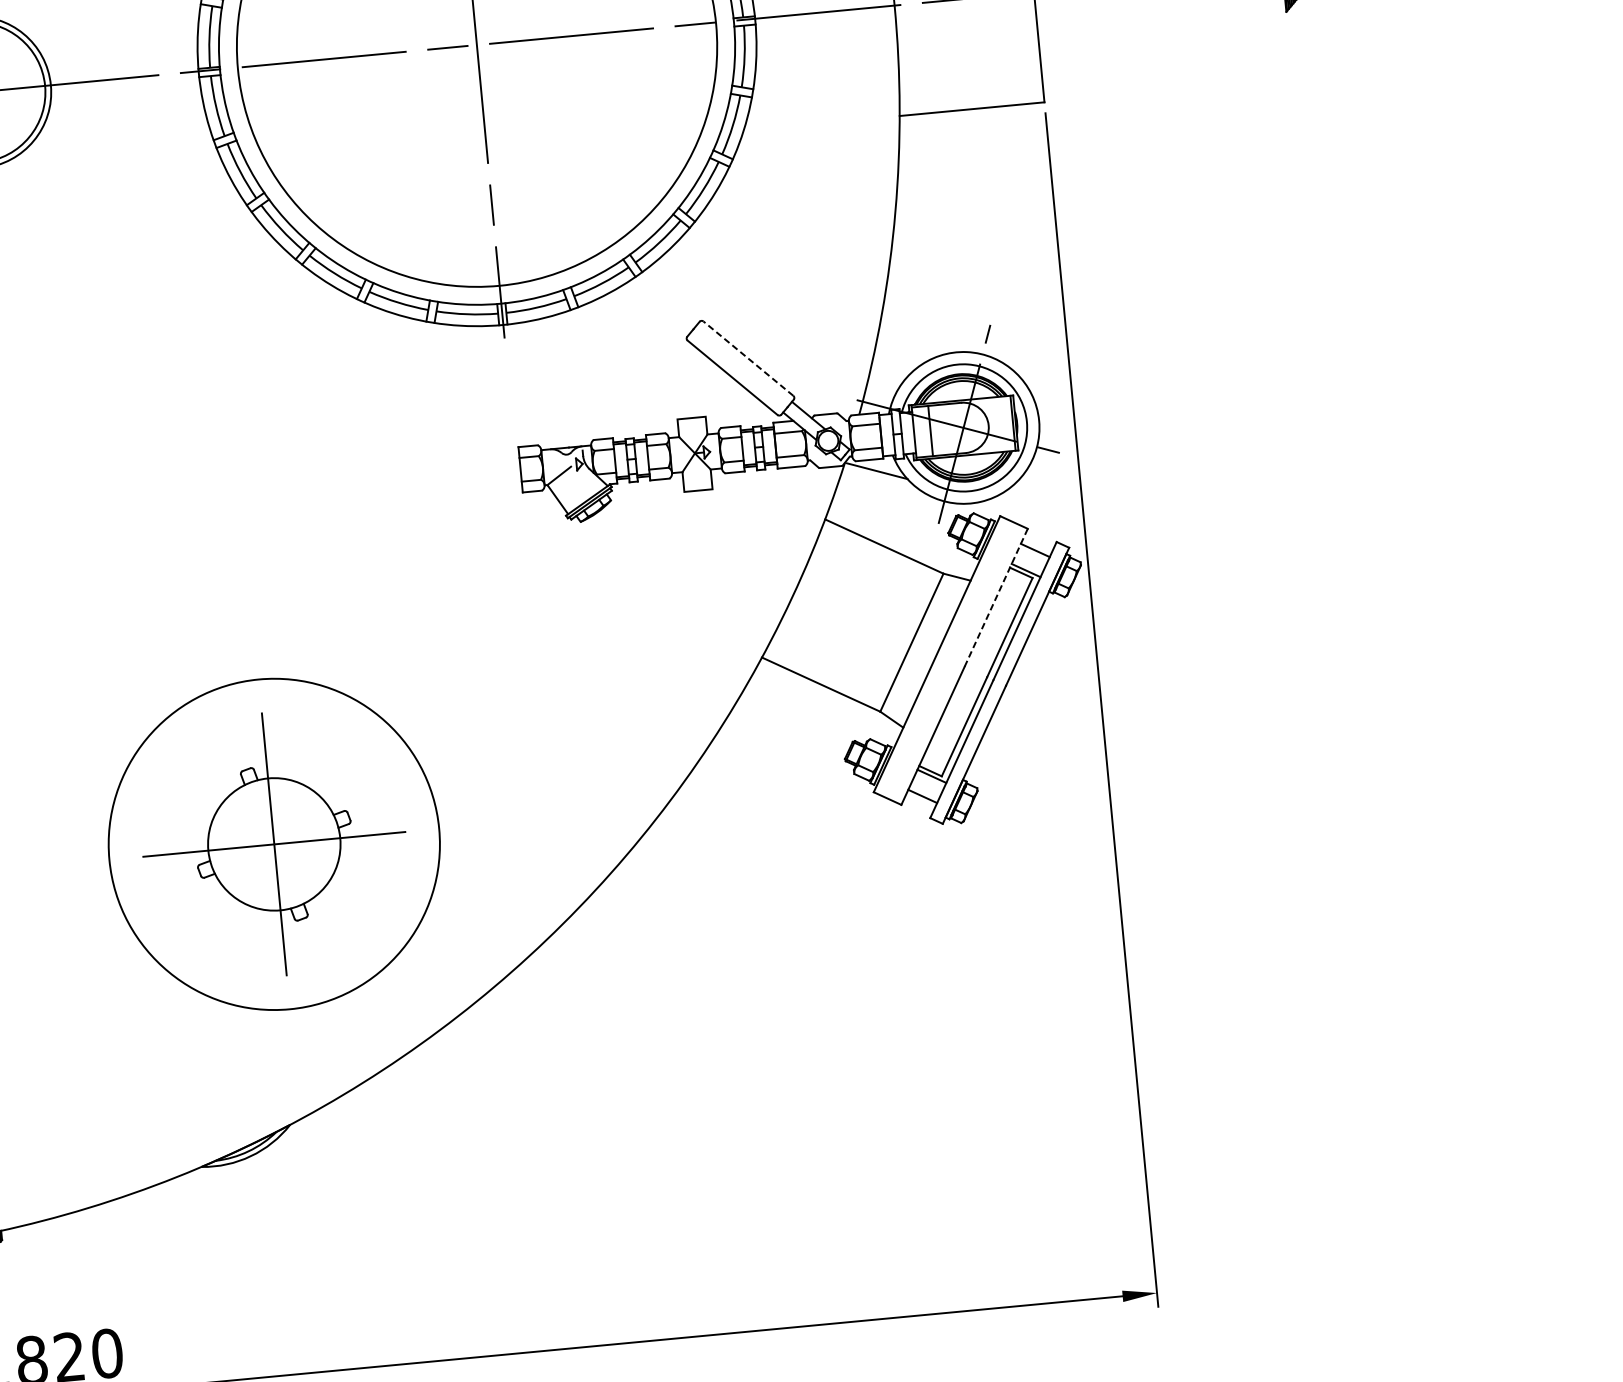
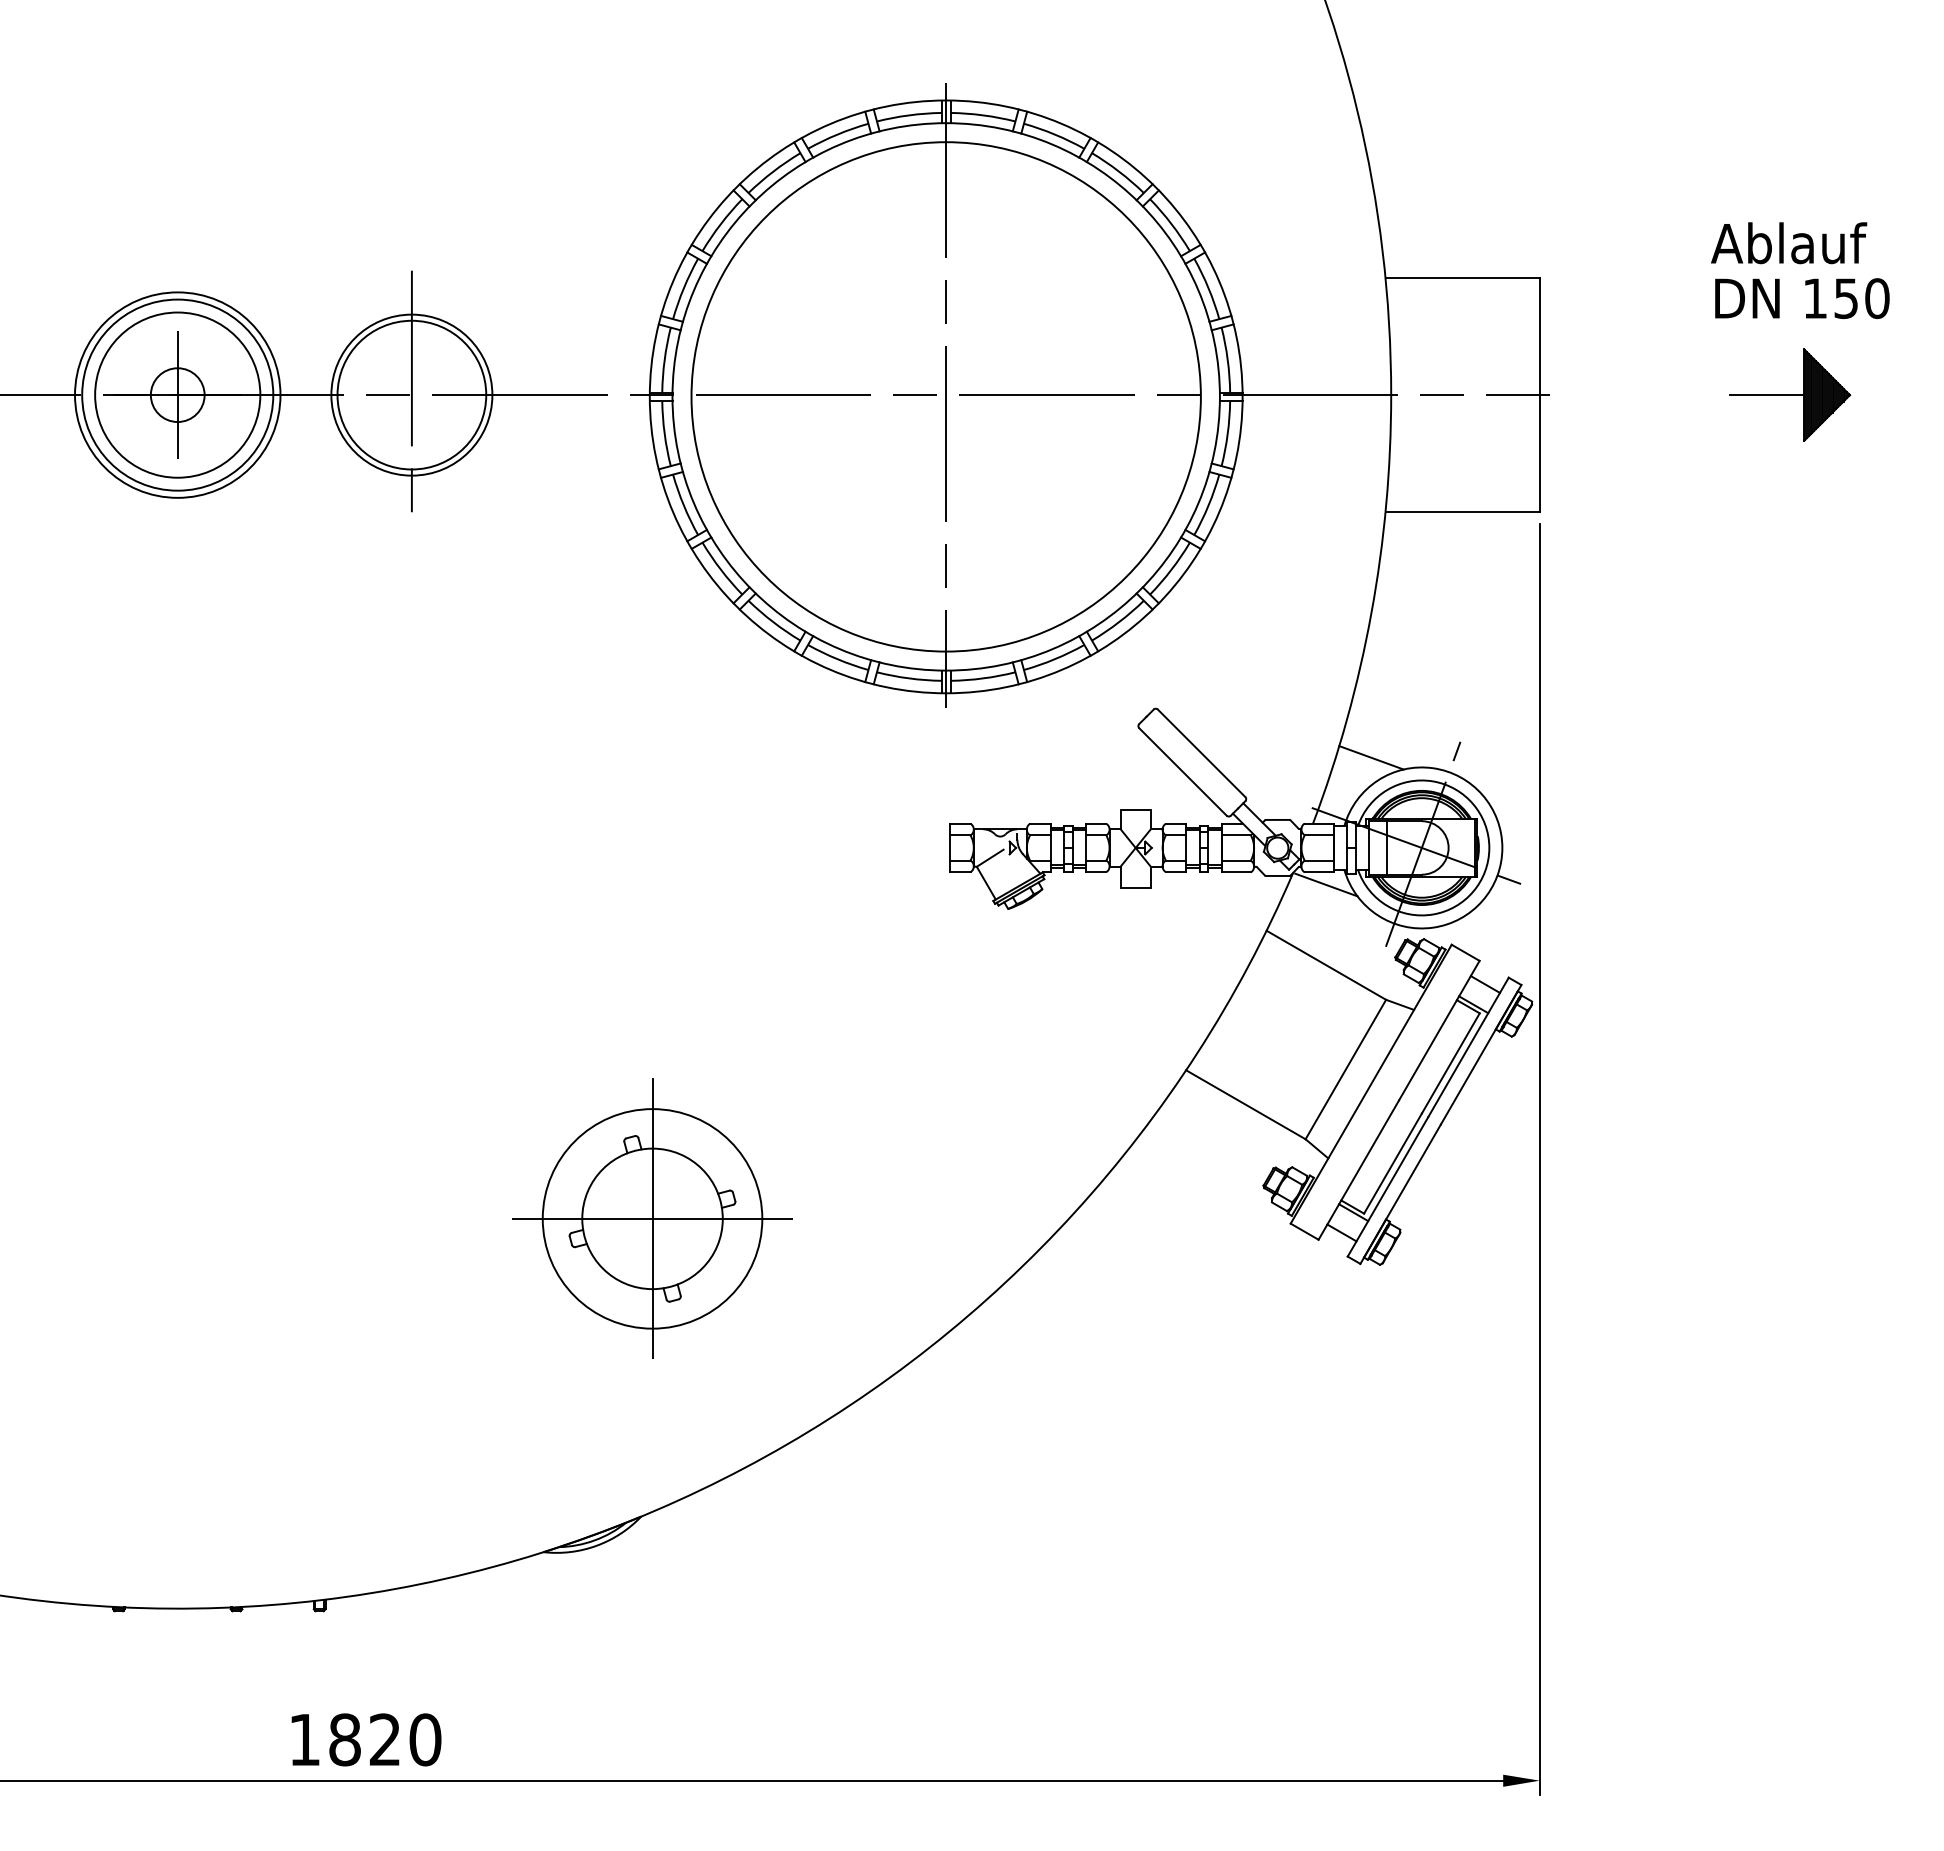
line: (908, 347) -> (1371, 757), added
line: (748, 358) -> (1201, 753), dashed -> solid
line: (996, 597) -> (1439, 1030), dashed -> solid
circle: (274, 844) -> (652, 1218), size x0.62

